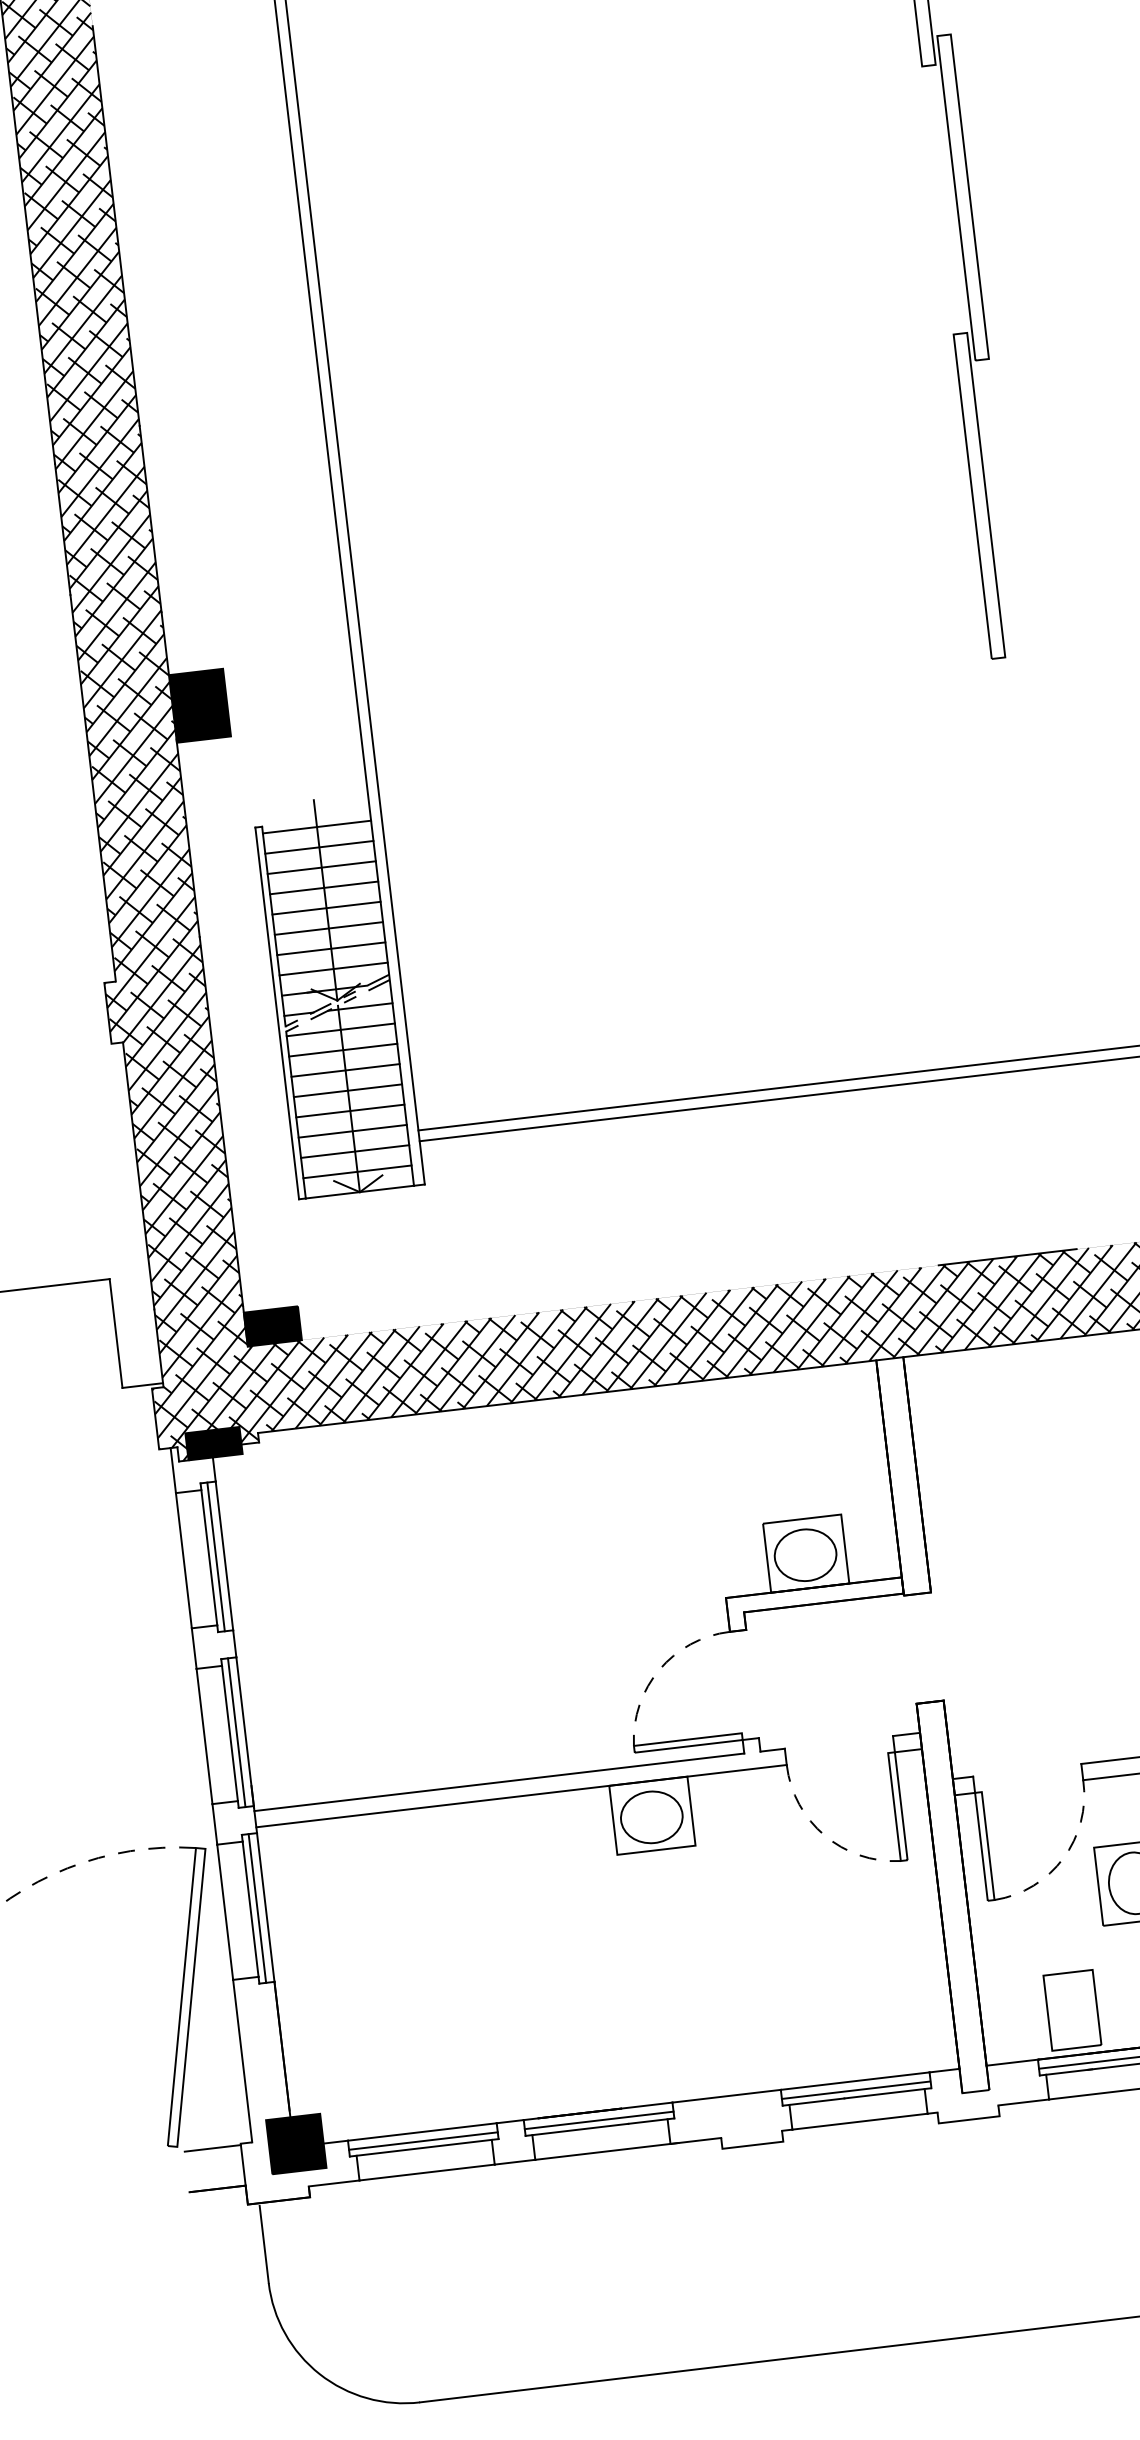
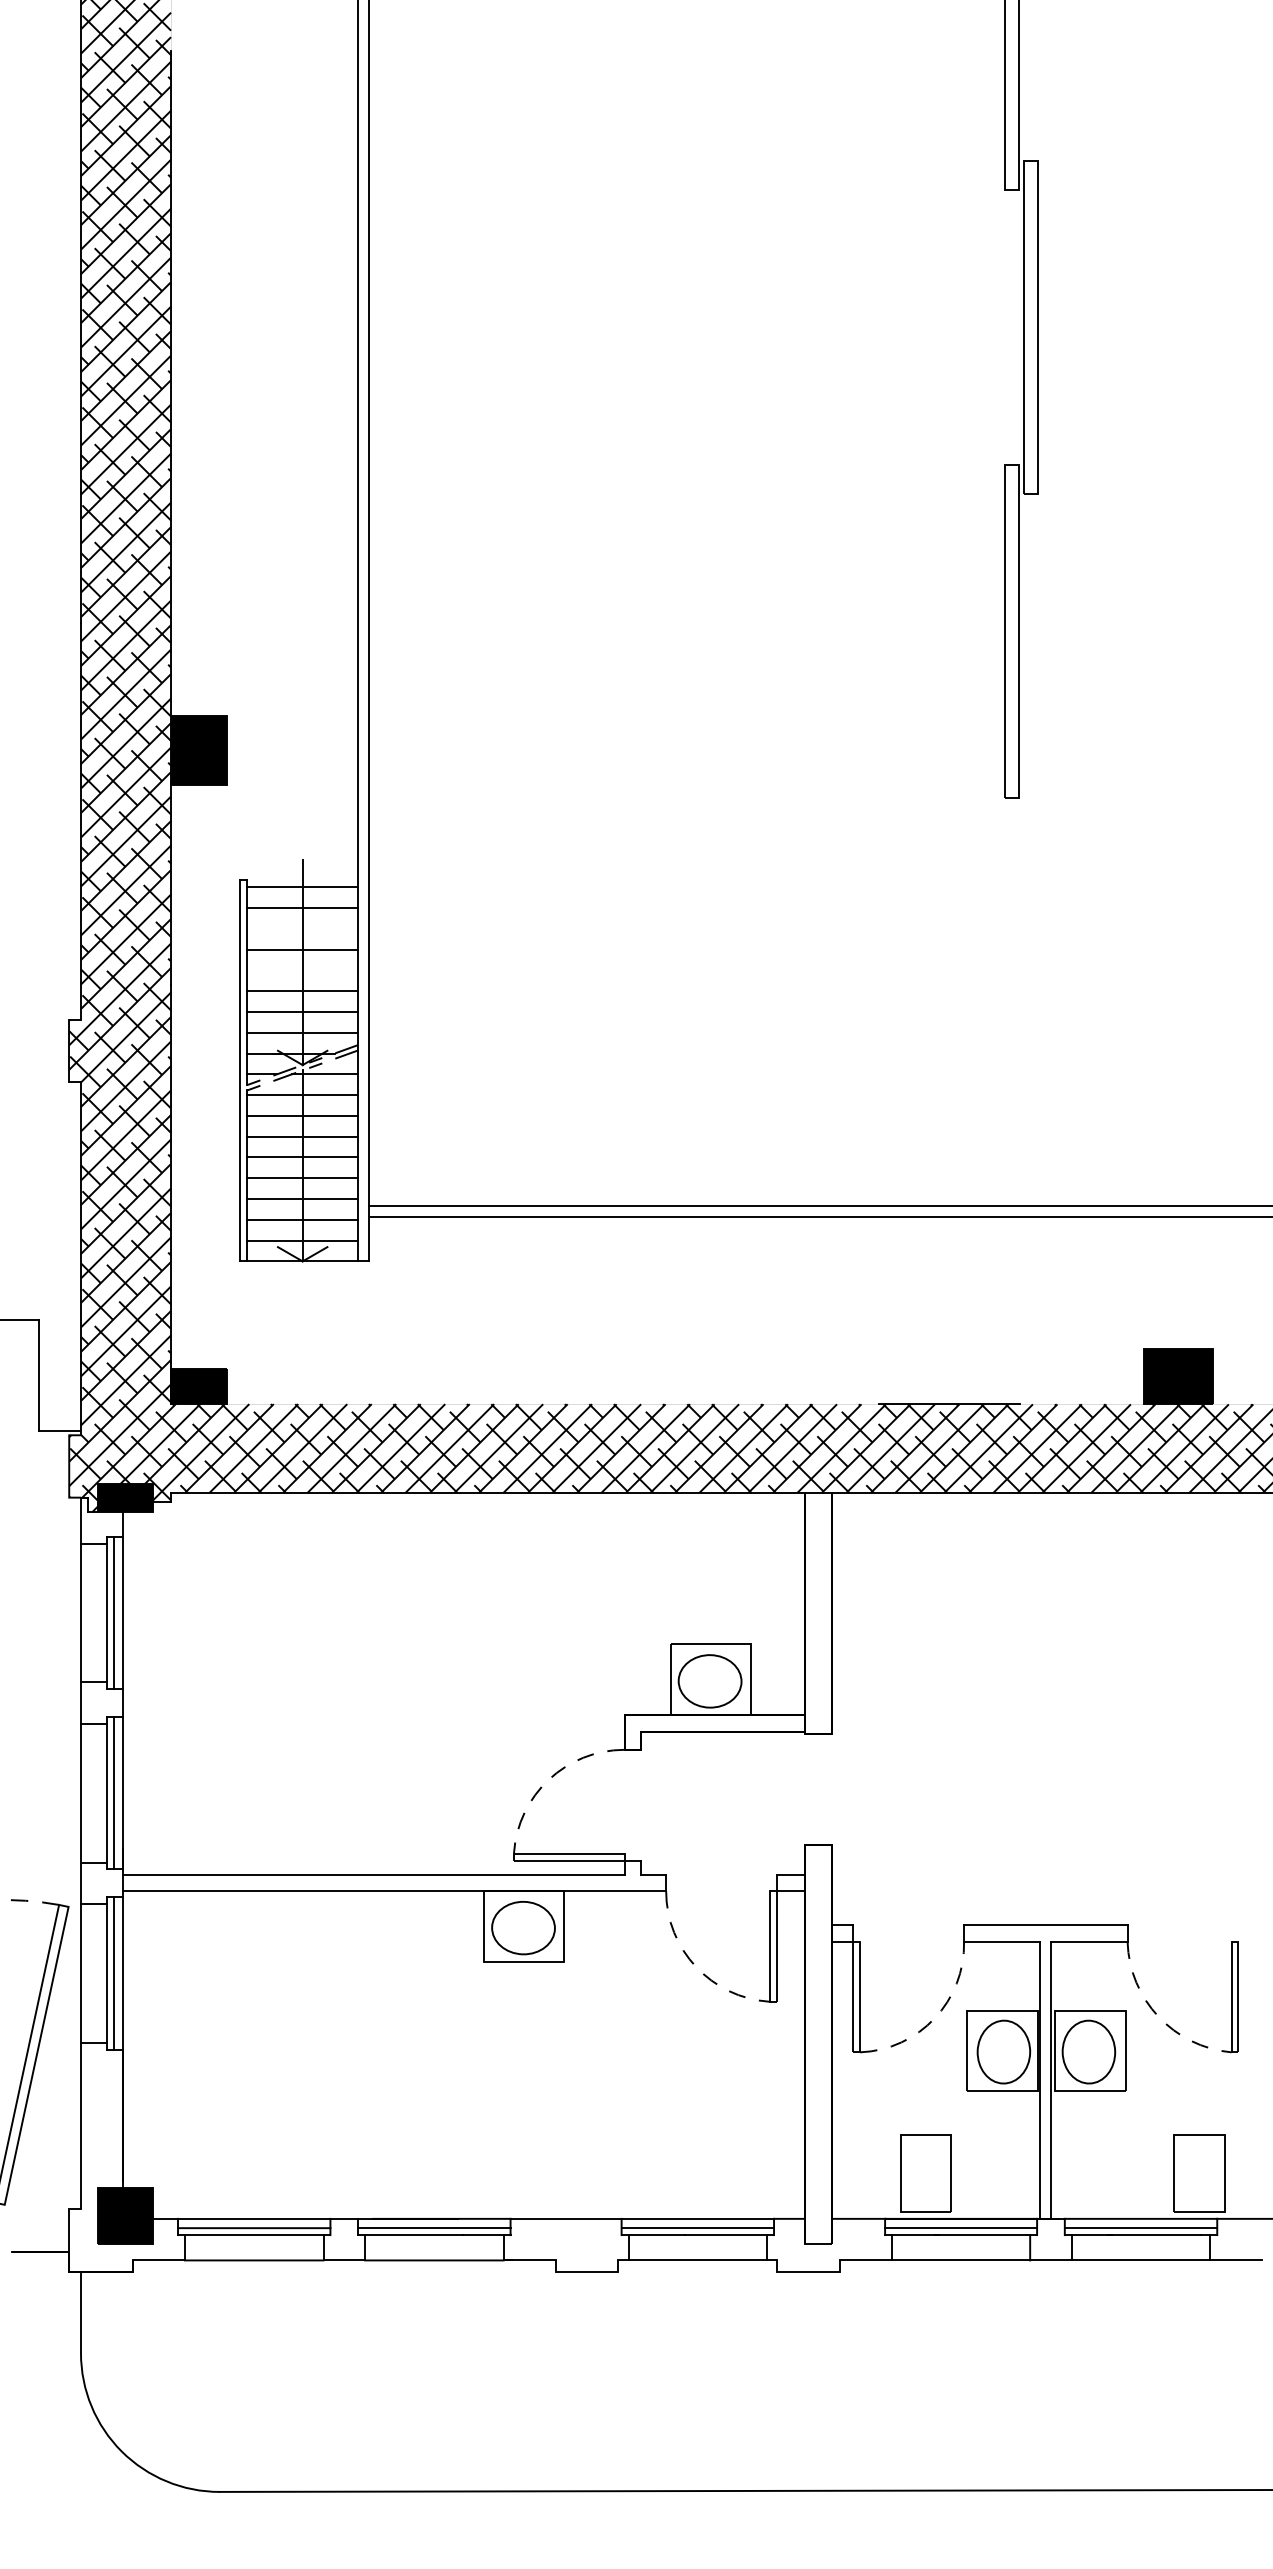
line: (321, 867) -> (302, 928), removed
line: (326, 908) -> (302, 970), removed
line: (212, 2148) -> (40, 2210), removed

